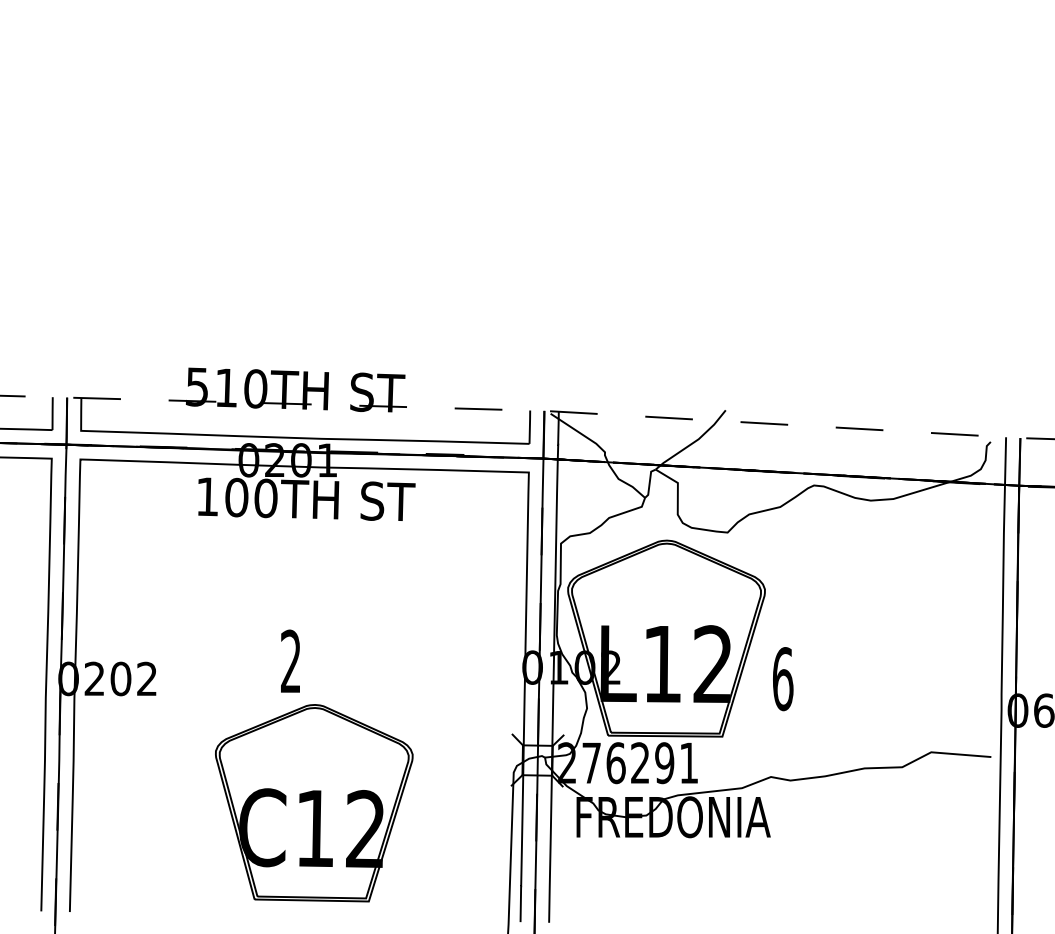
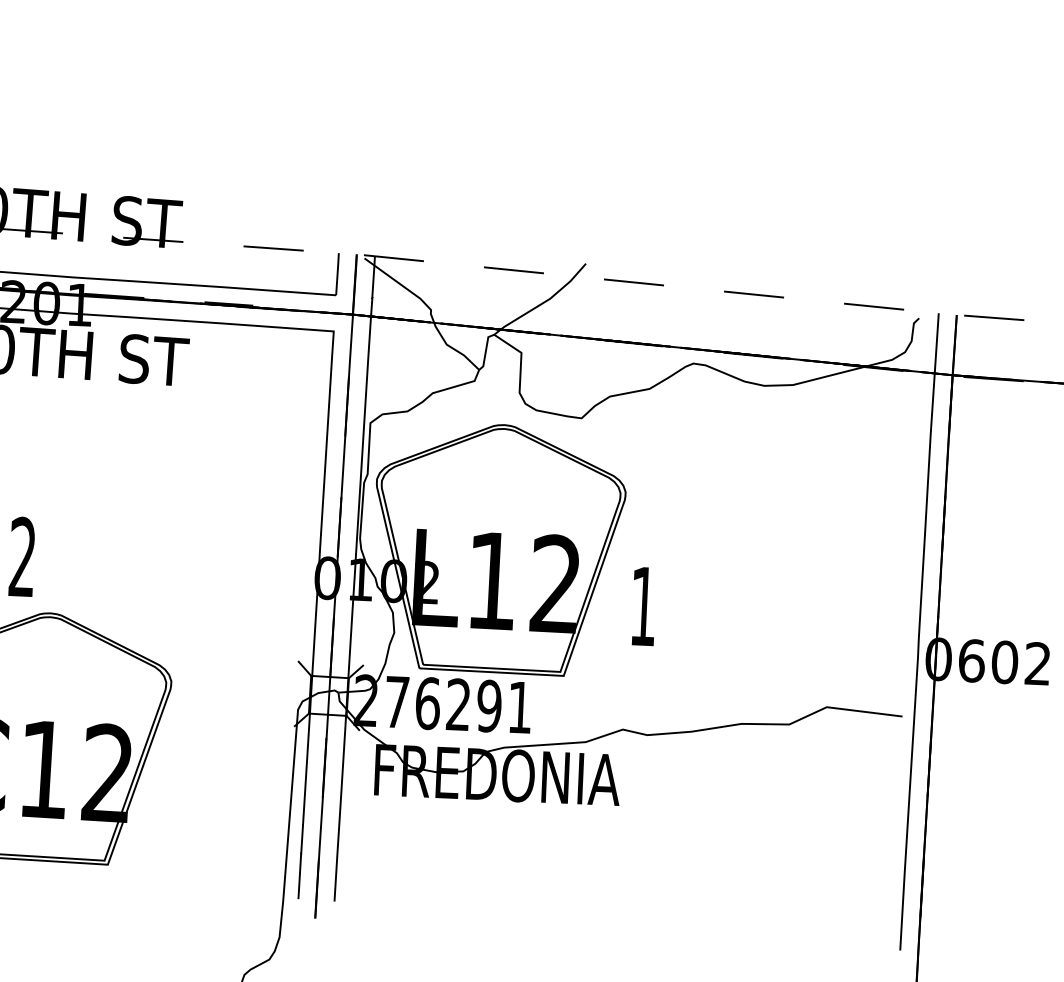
text: (783, 679) -> (644, 607), 6 -> 1

